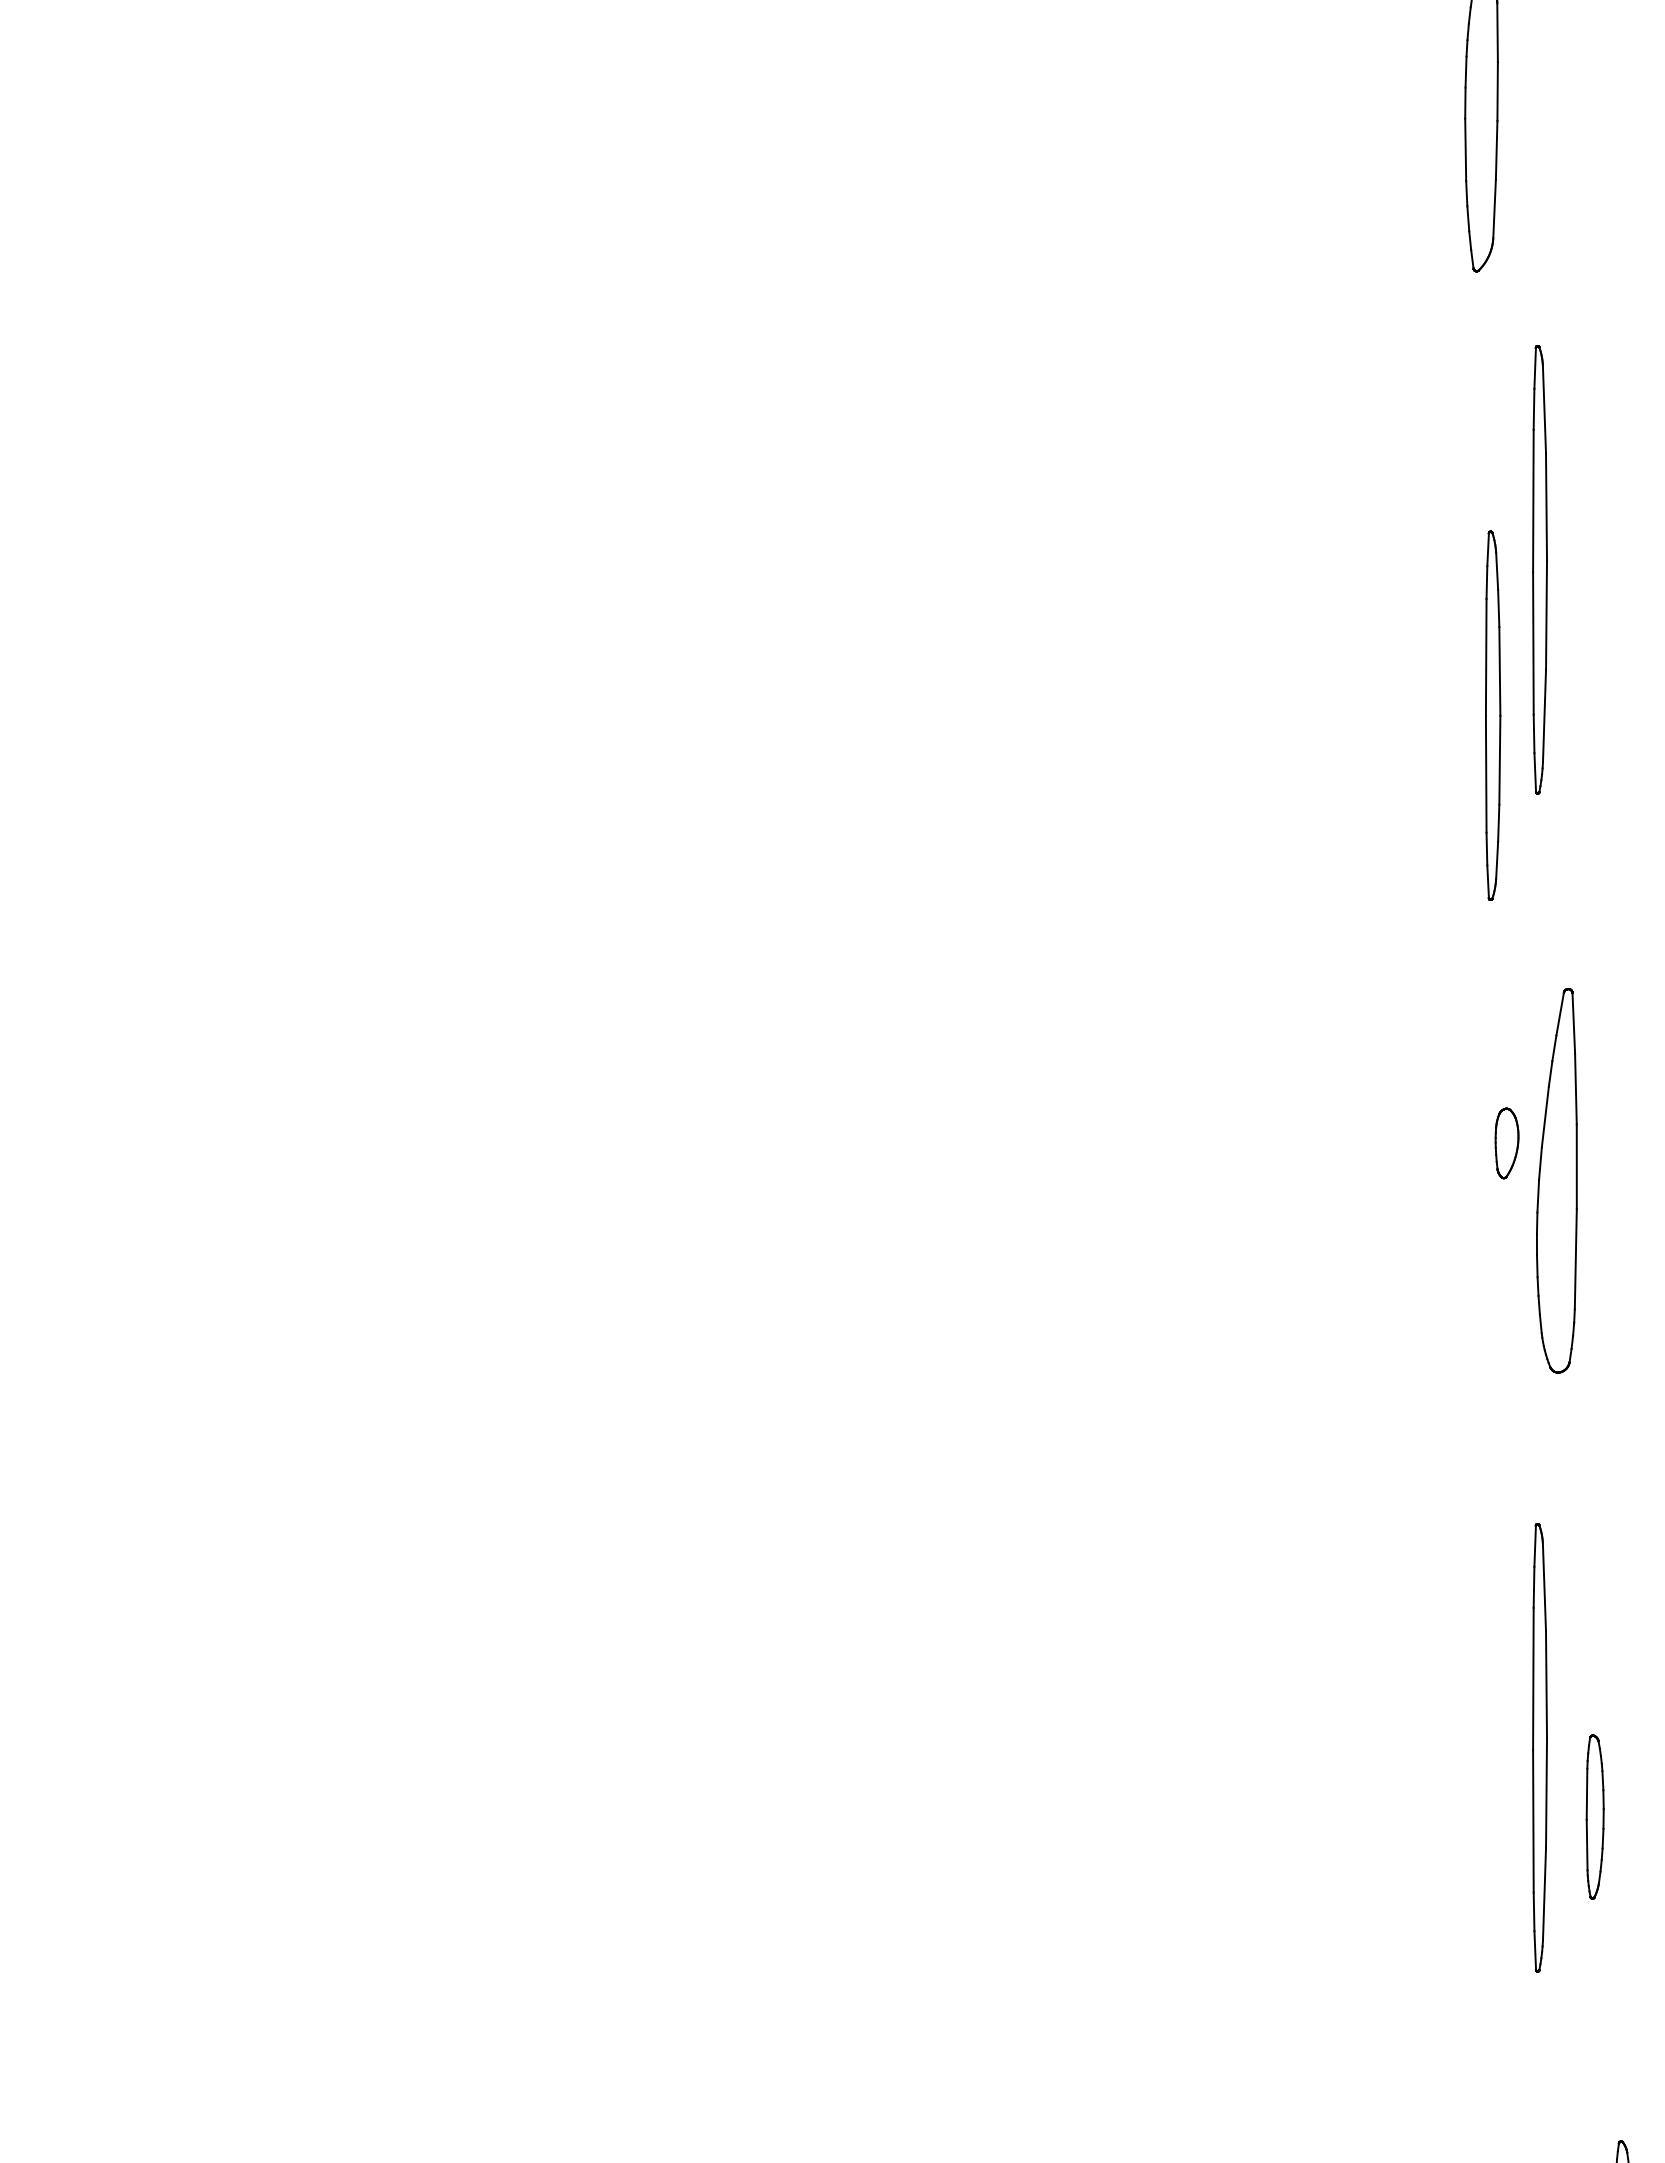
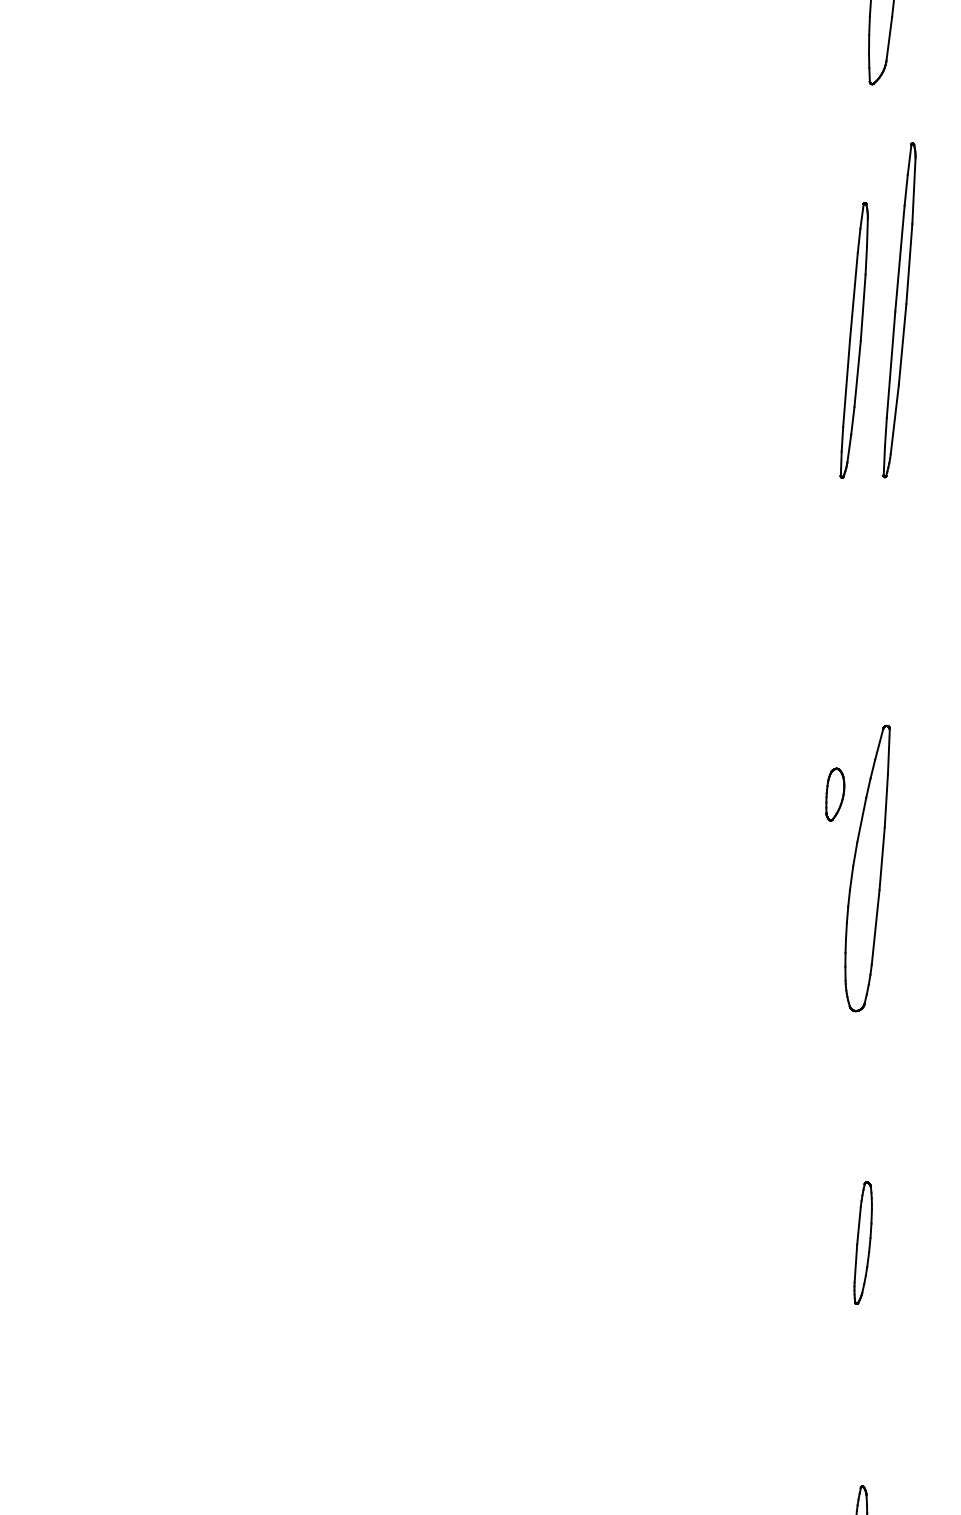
part: (1493, 715) -> (855, 340), moved
part: (1506, 1143) -> (834, 794), moved
part: (1556, 1180) -> (866, 867), moved
part: (1539, 1747) -> (826, 1187), removed

